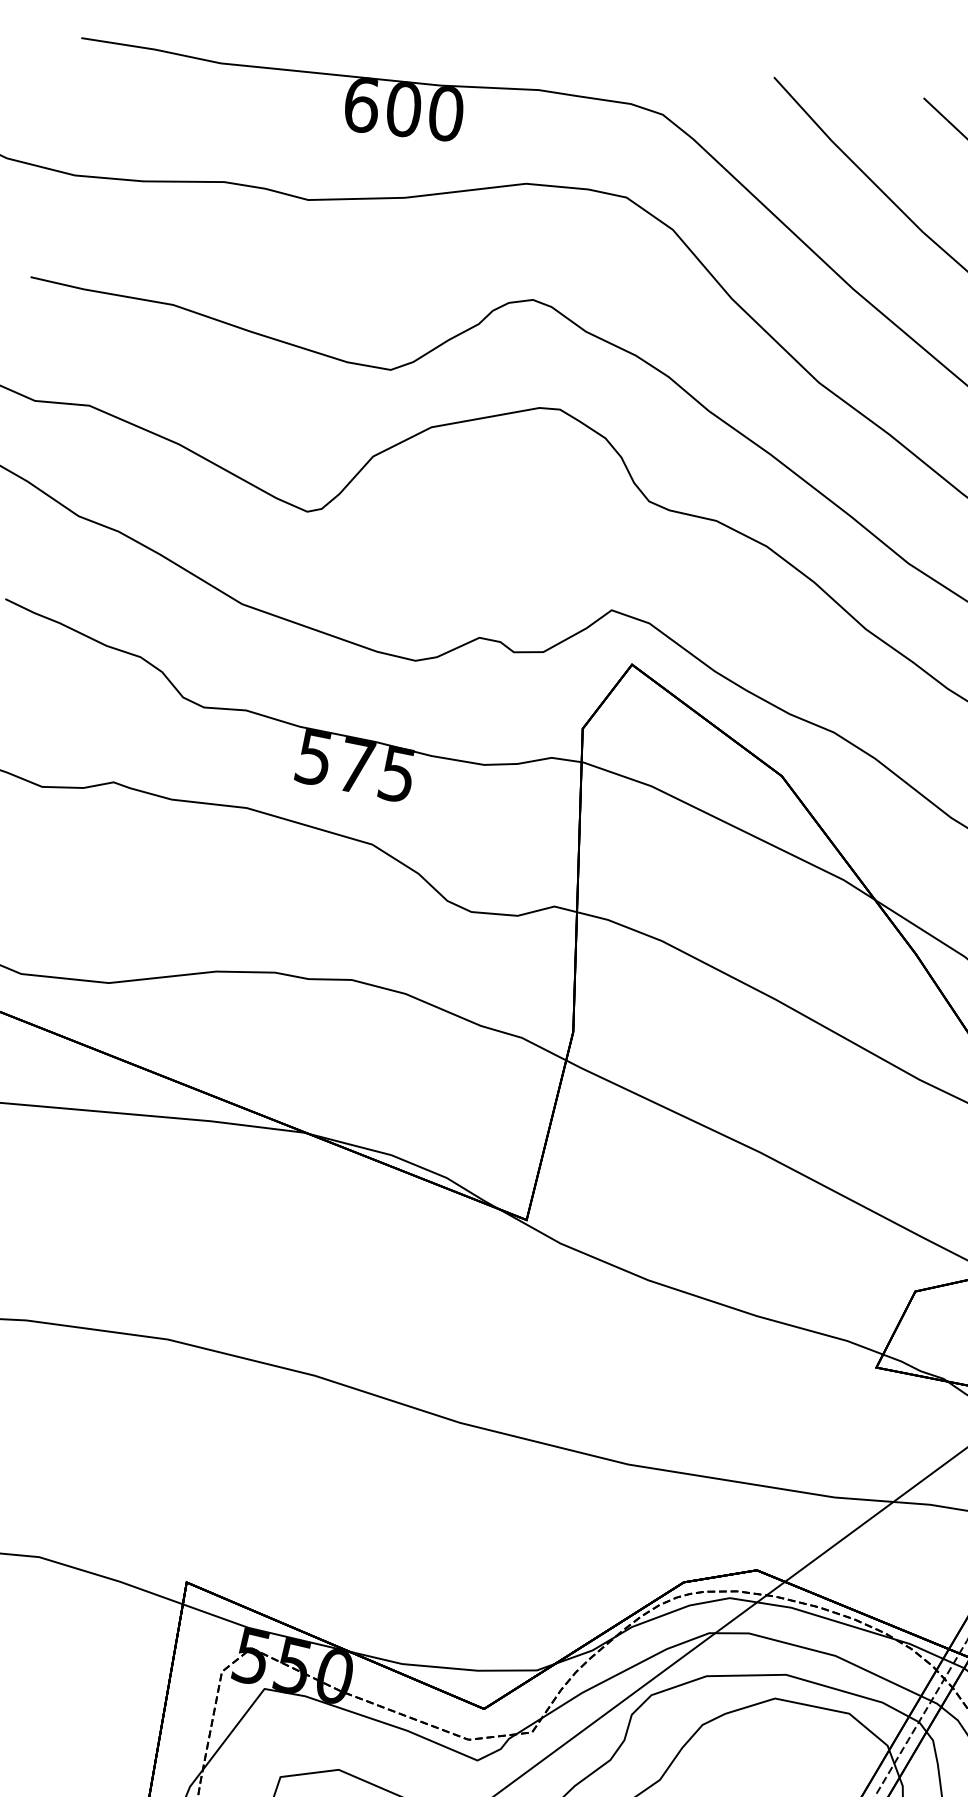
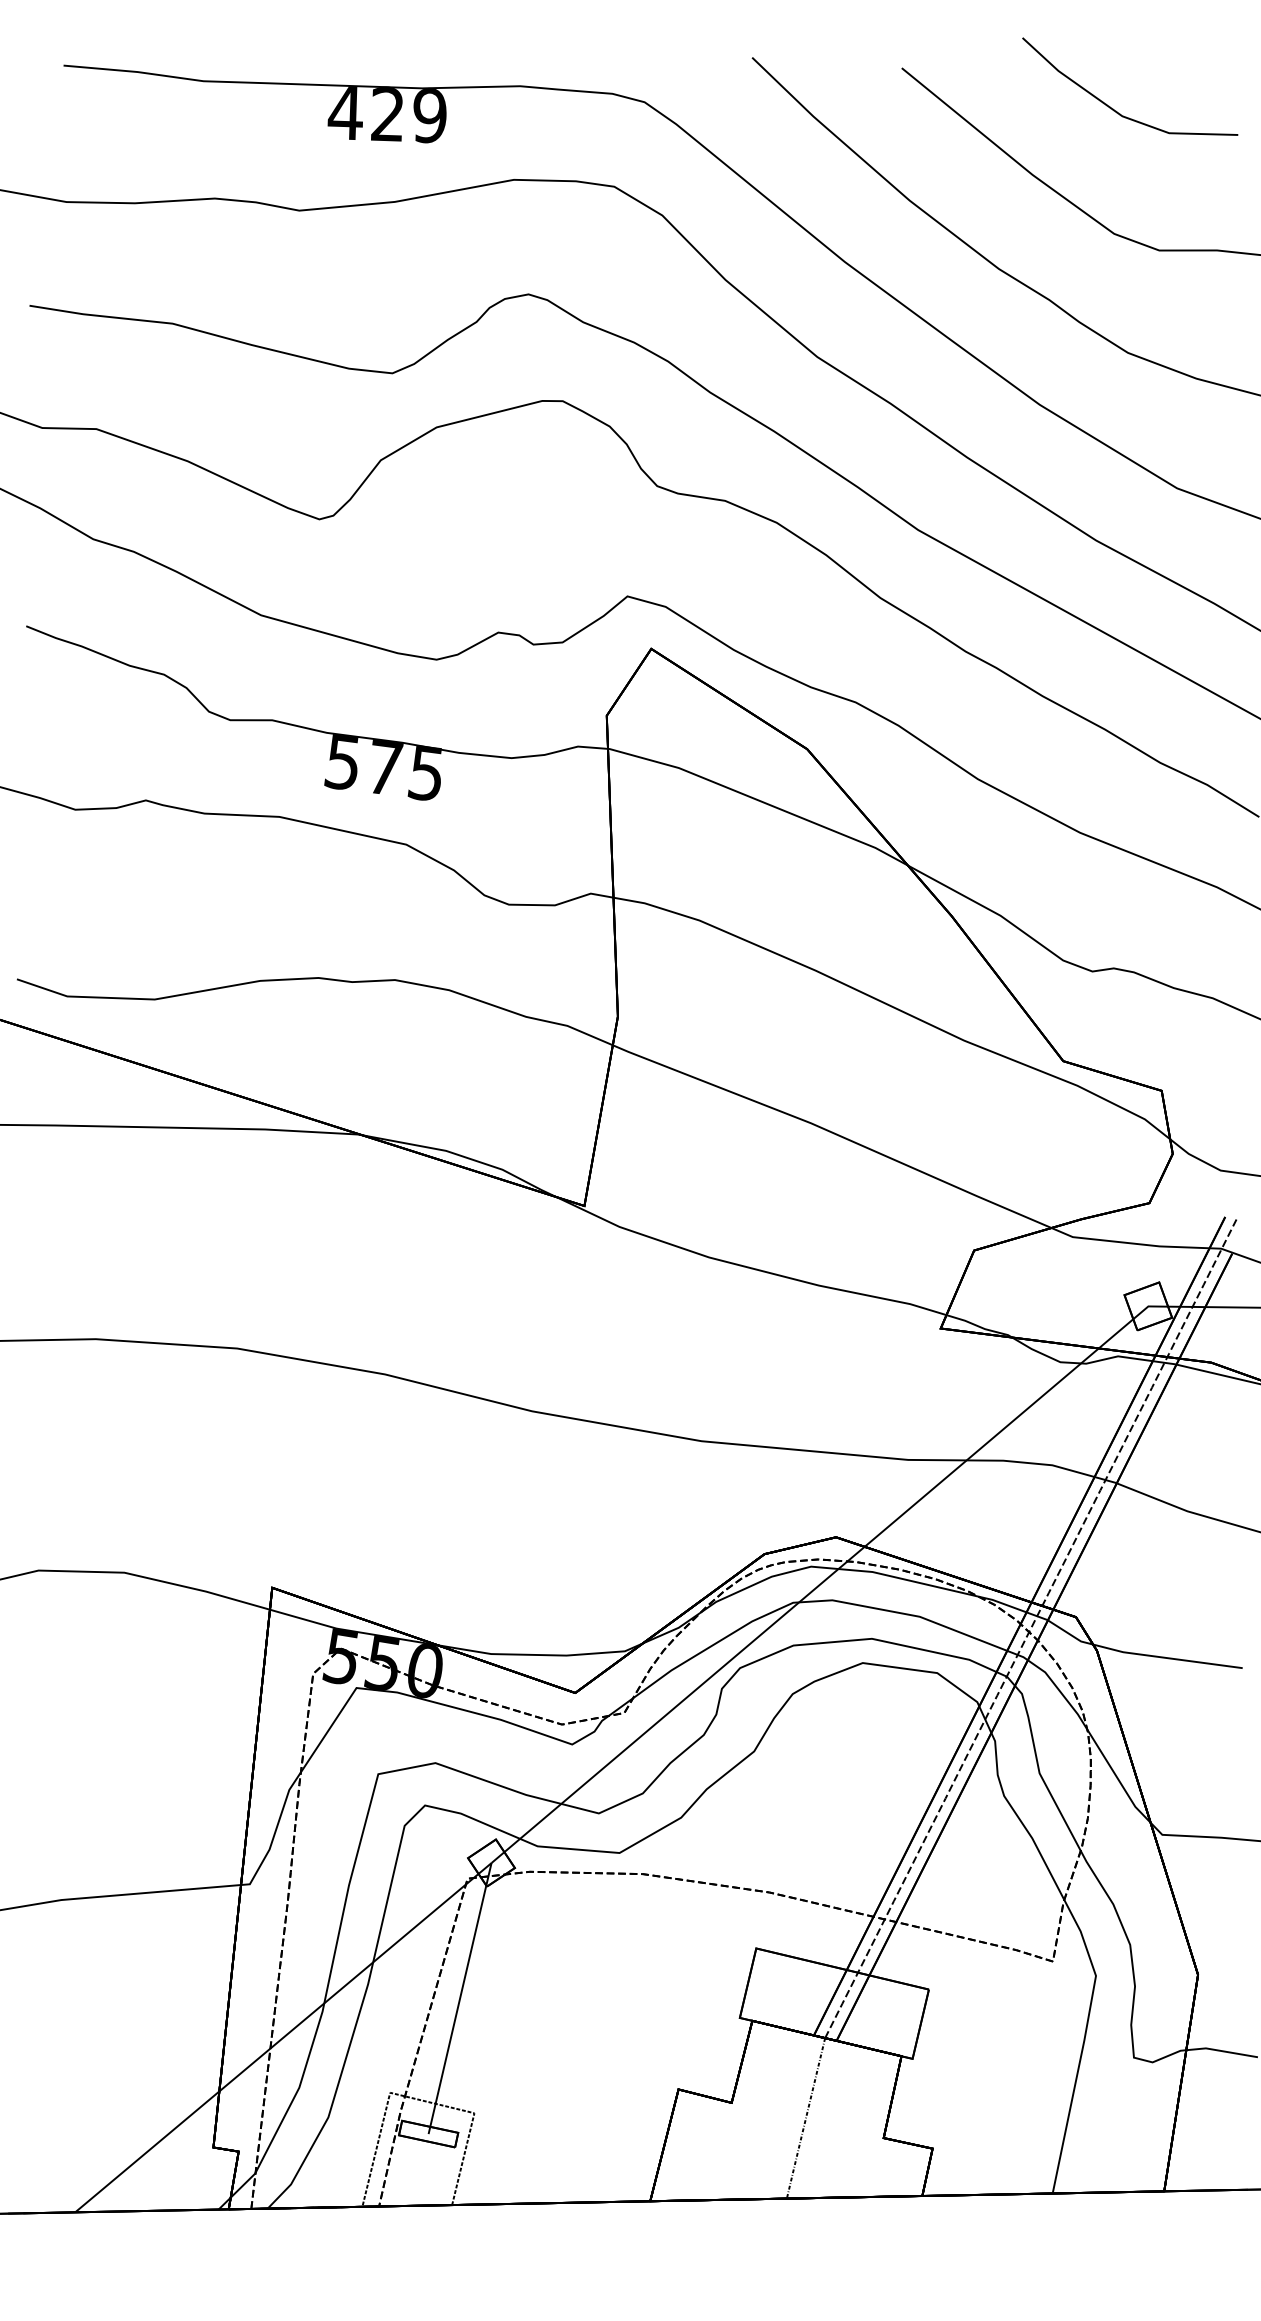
text: (402, 109) -> (386, 114), 600 -> 429

